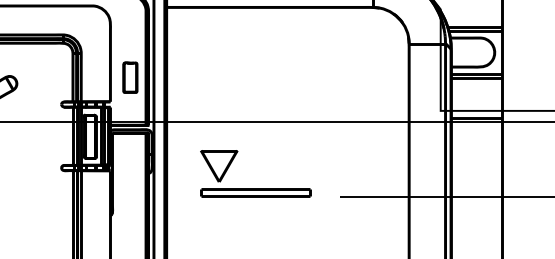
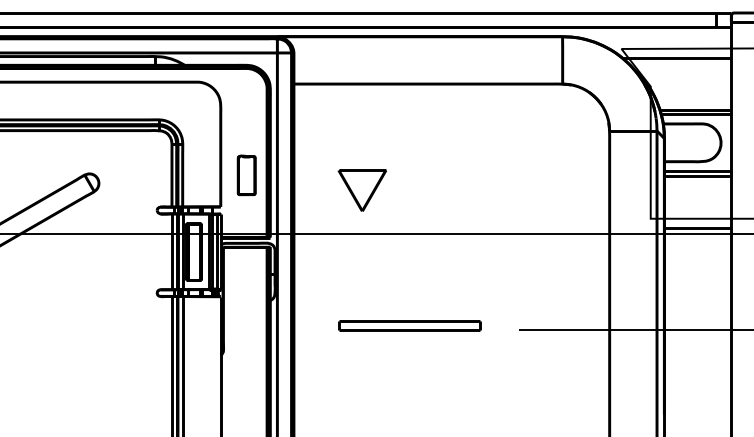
part: (218, 166) -> (361, 190), moved

